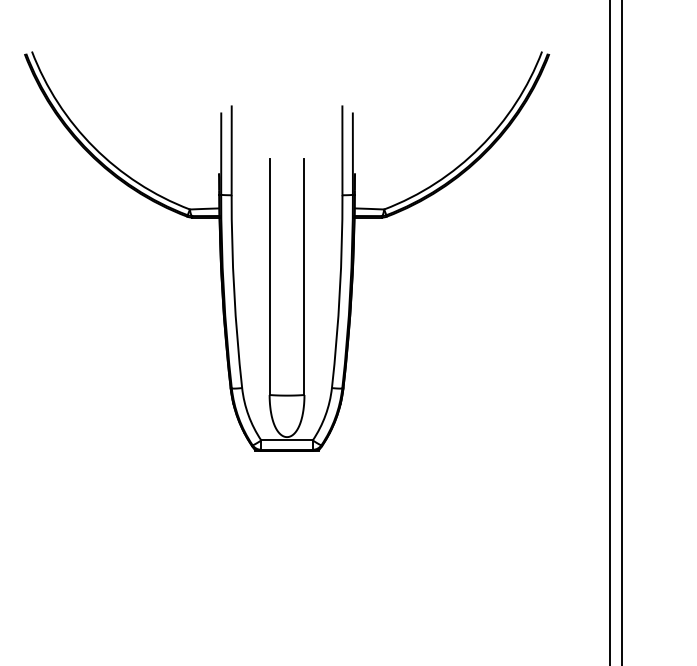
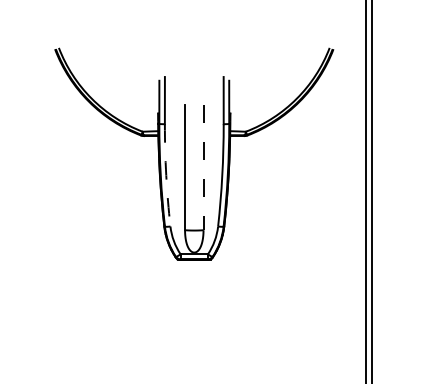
line: (304, 276) -> (203, 167), solid -> dashed
arc: (234, 291) -> (166, 175), solid -> dashed

